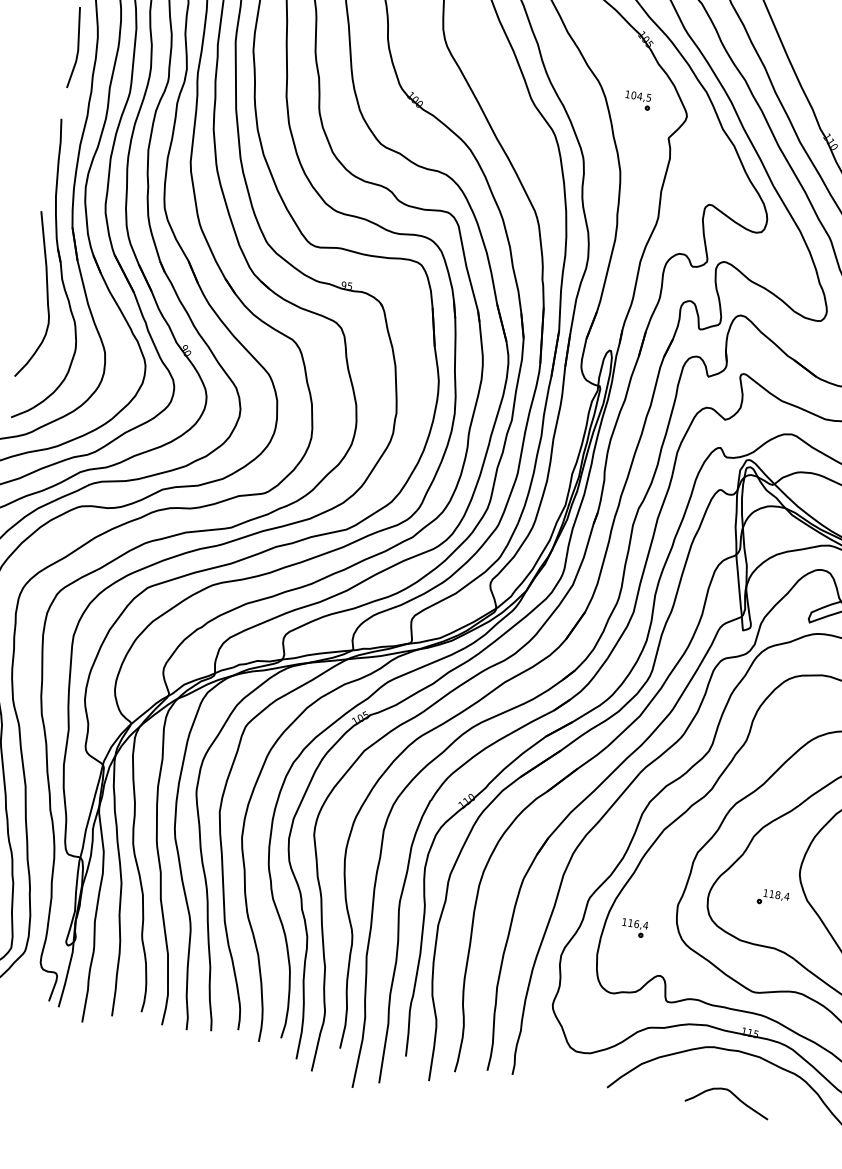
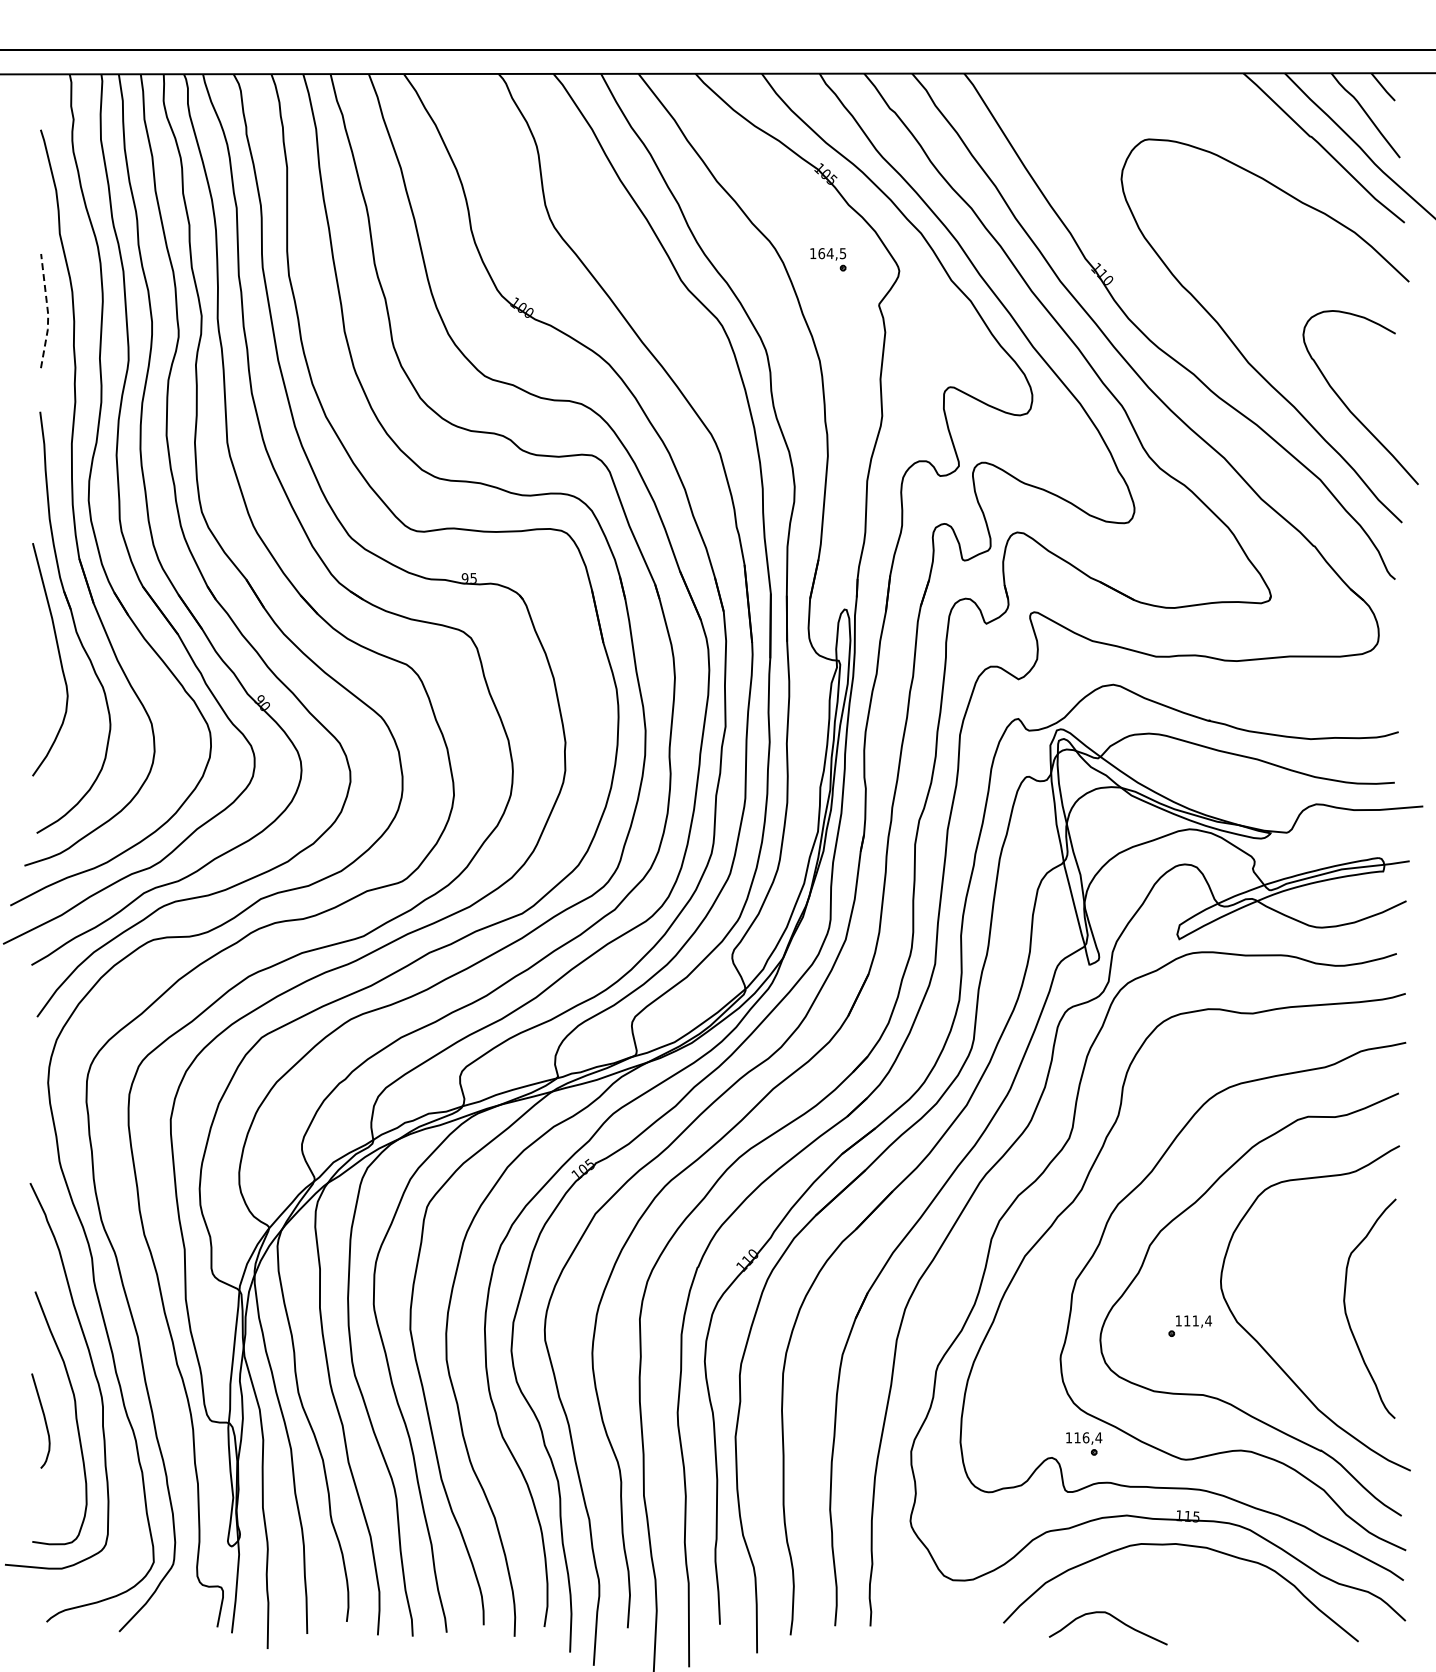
line: (78, 49) -> (48, 312), solid -> dashed
text: (633, 95) -> (821, 253), 104,5 -> 164,5
text: (777, 894) -> (1195, 1320), 118,4 -> 111,4
part: (634, 927) -> (1084, 1443), moved
curve: (733, 1095) -> (1115, 1619), moved

